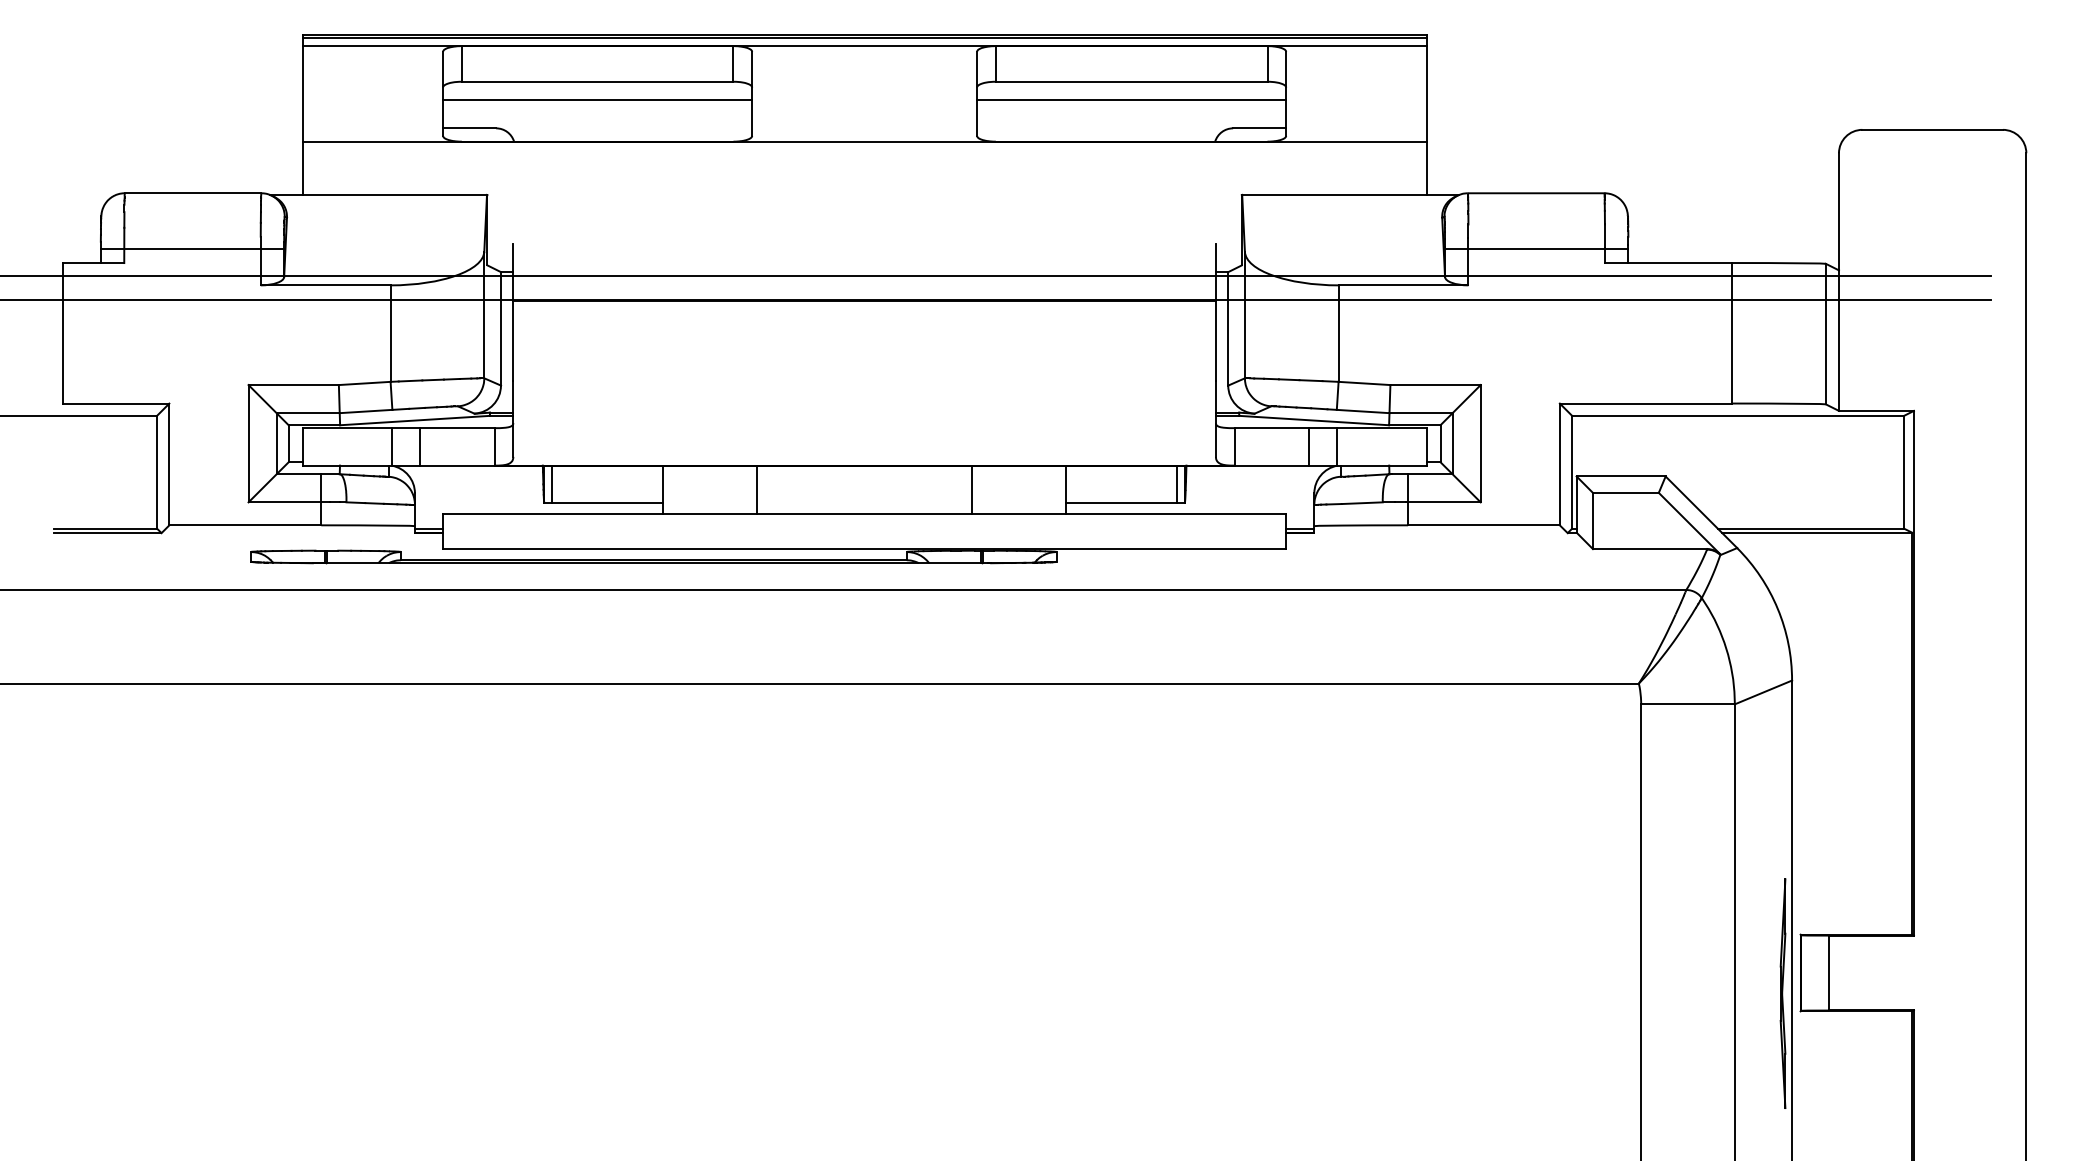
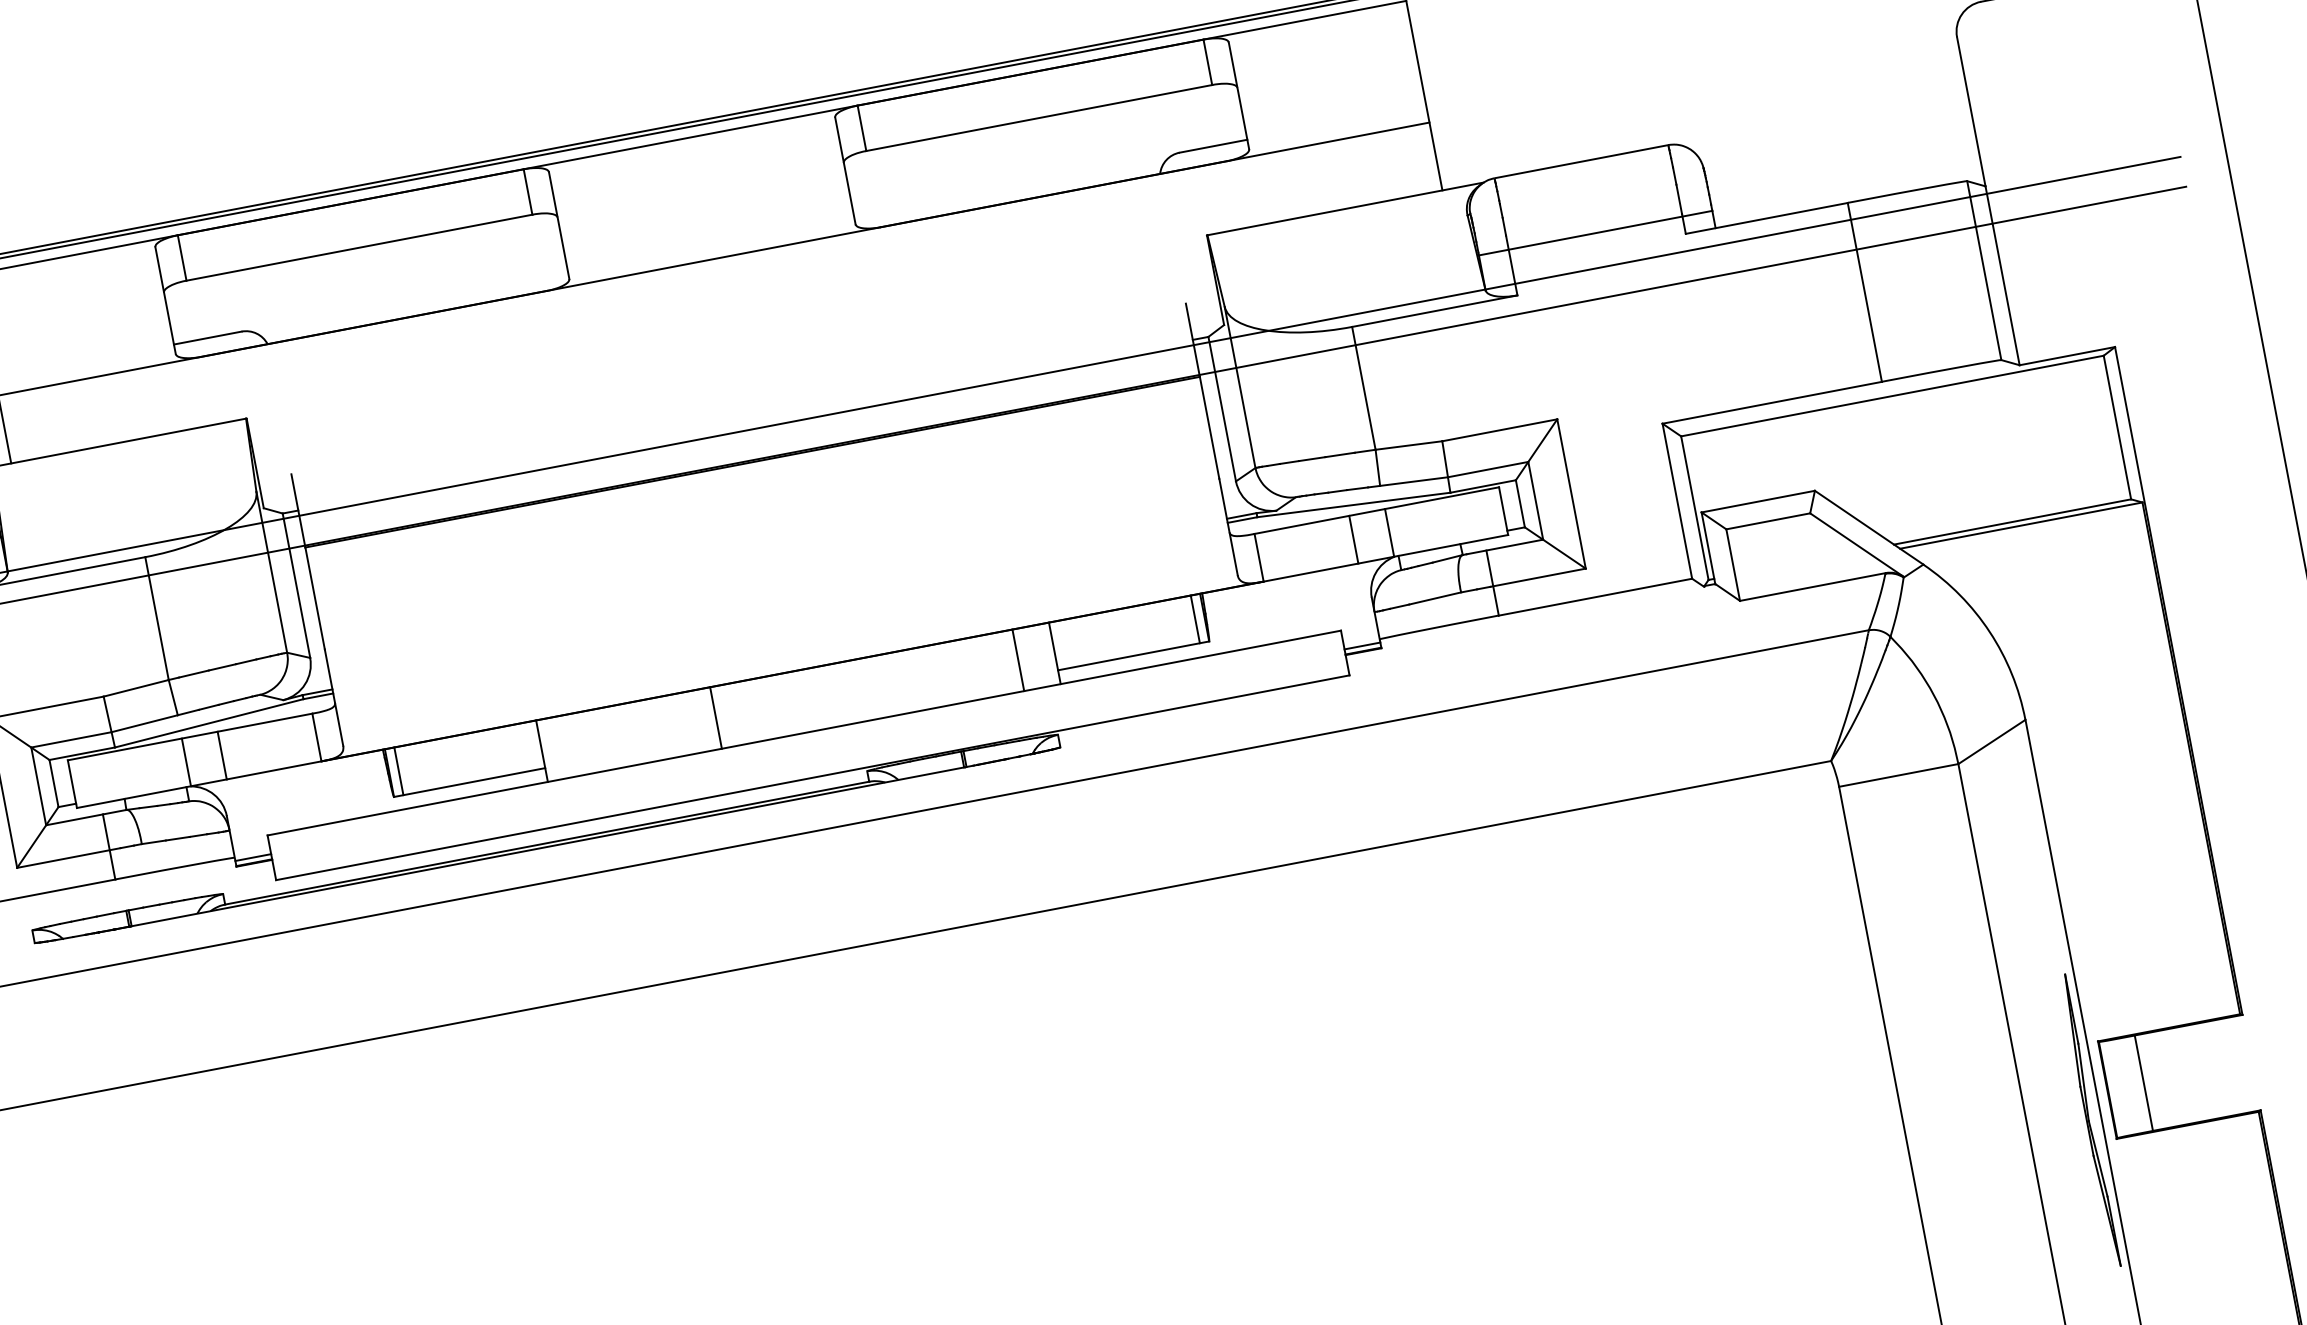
line: (597, 100) -> (363, 271), removed
line: (1131, 100) -> (1043, 141), removed
line: (756, 489) -> (715, 717), moved
line: (972, 489) -> (1018, 659), moved

